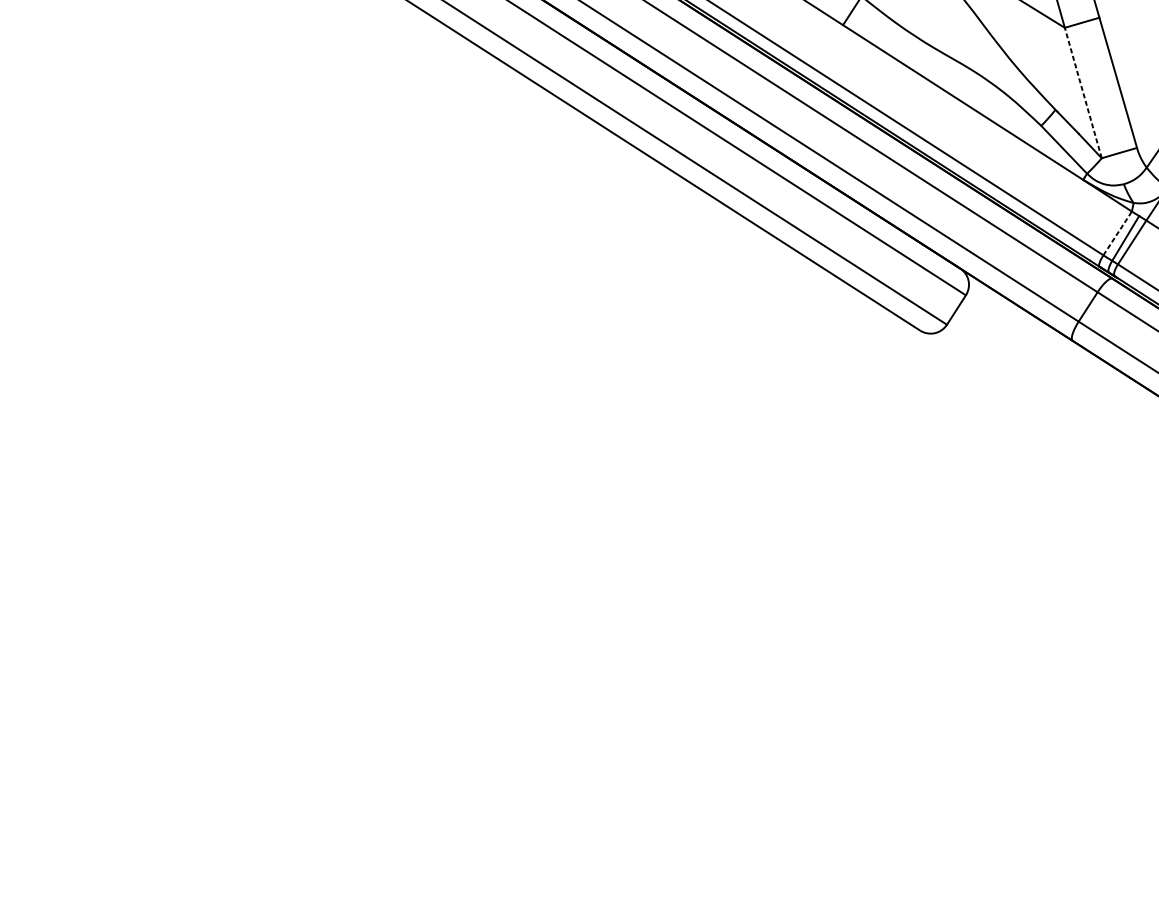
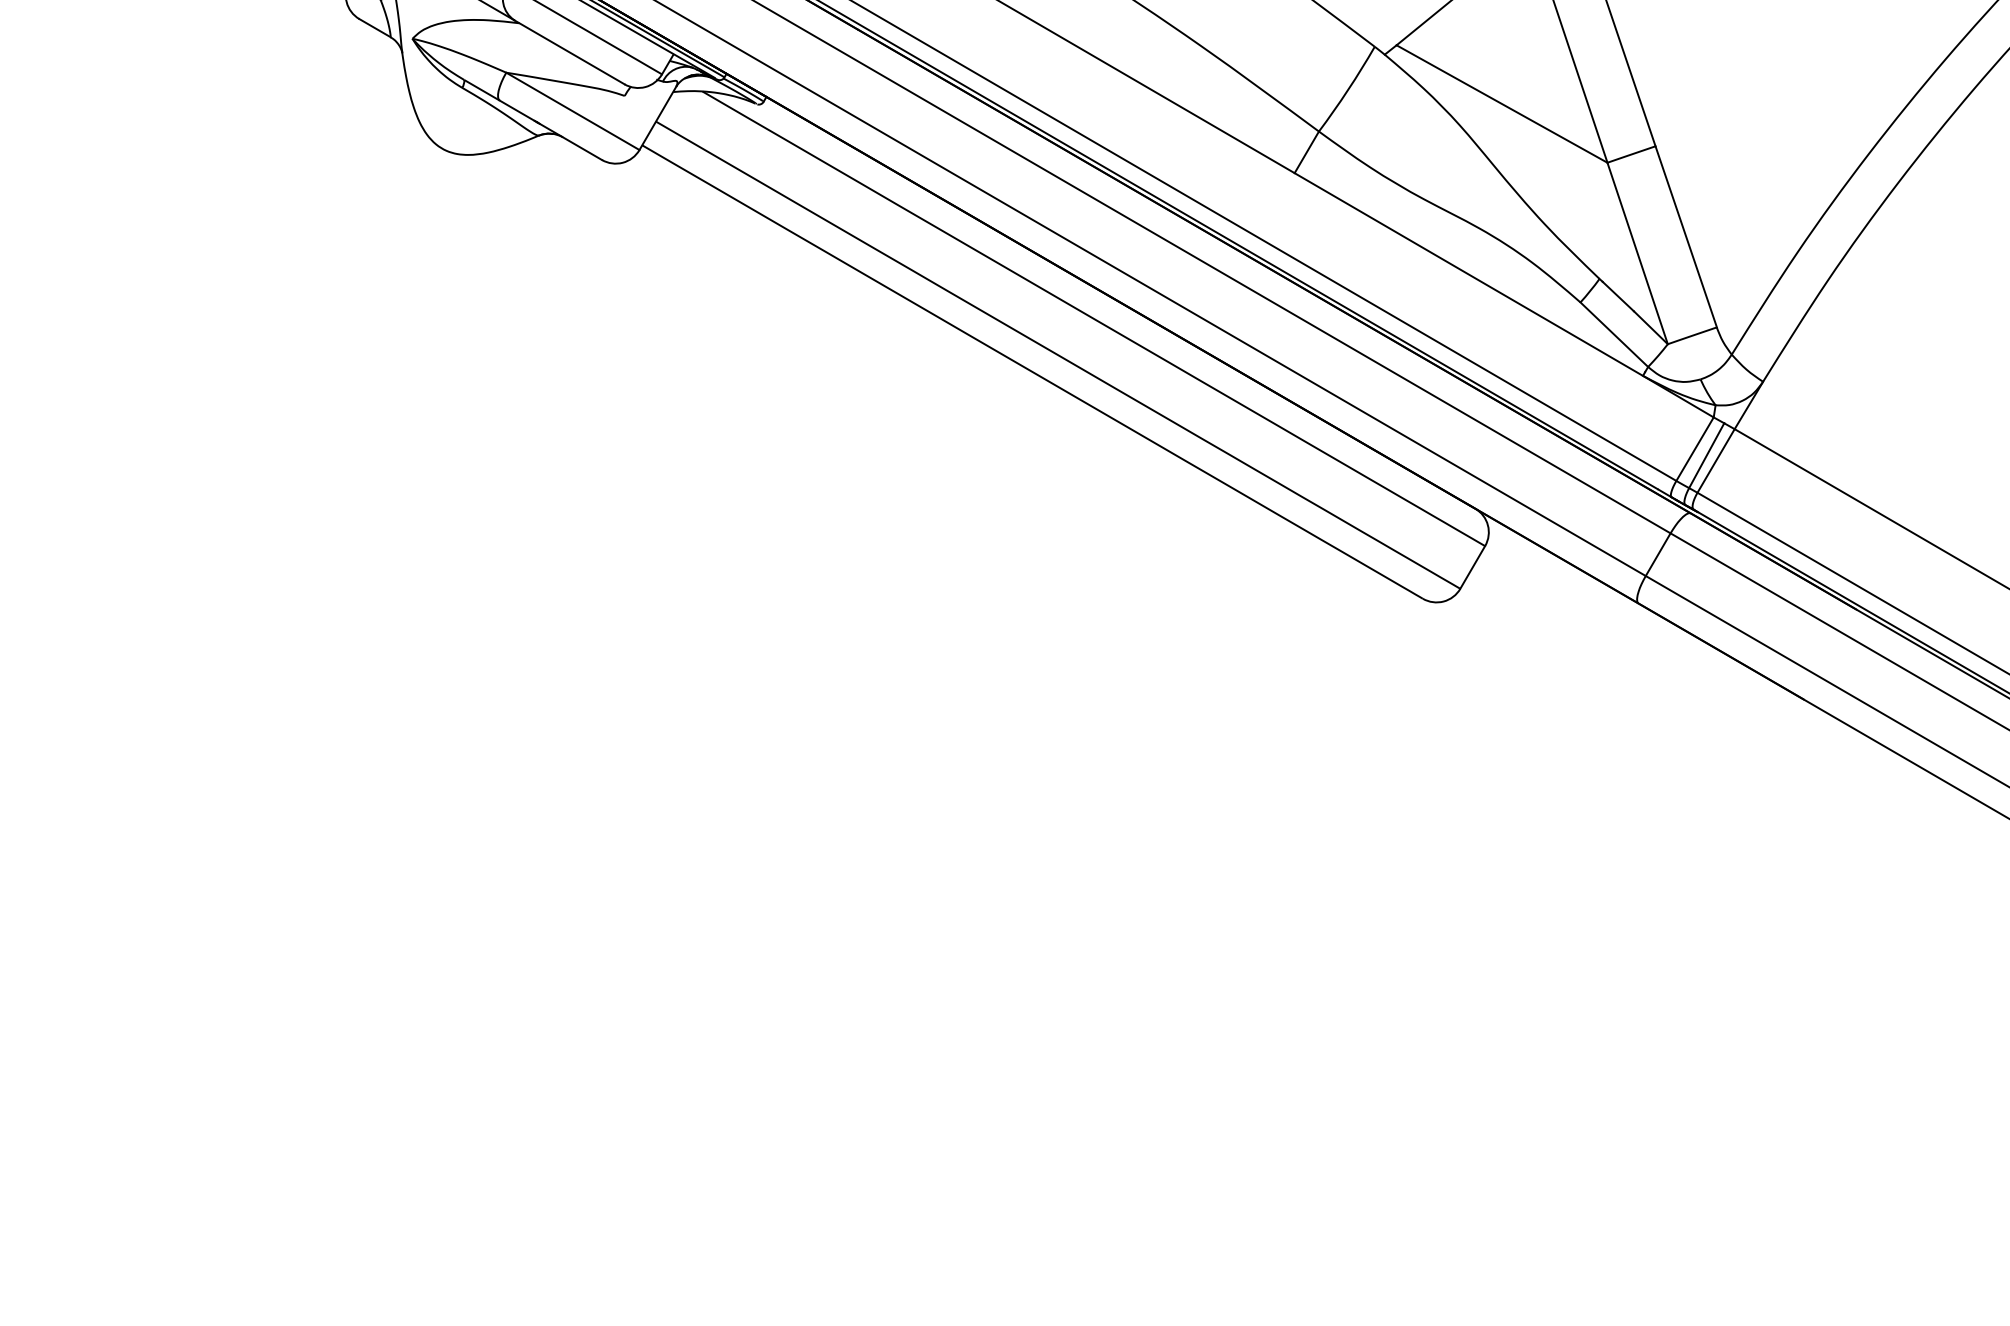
line: (1083, 93) -> (1637, 253), dashed -> solid
line: (1117, 233) -> (1695, 449), dashed -> solid

